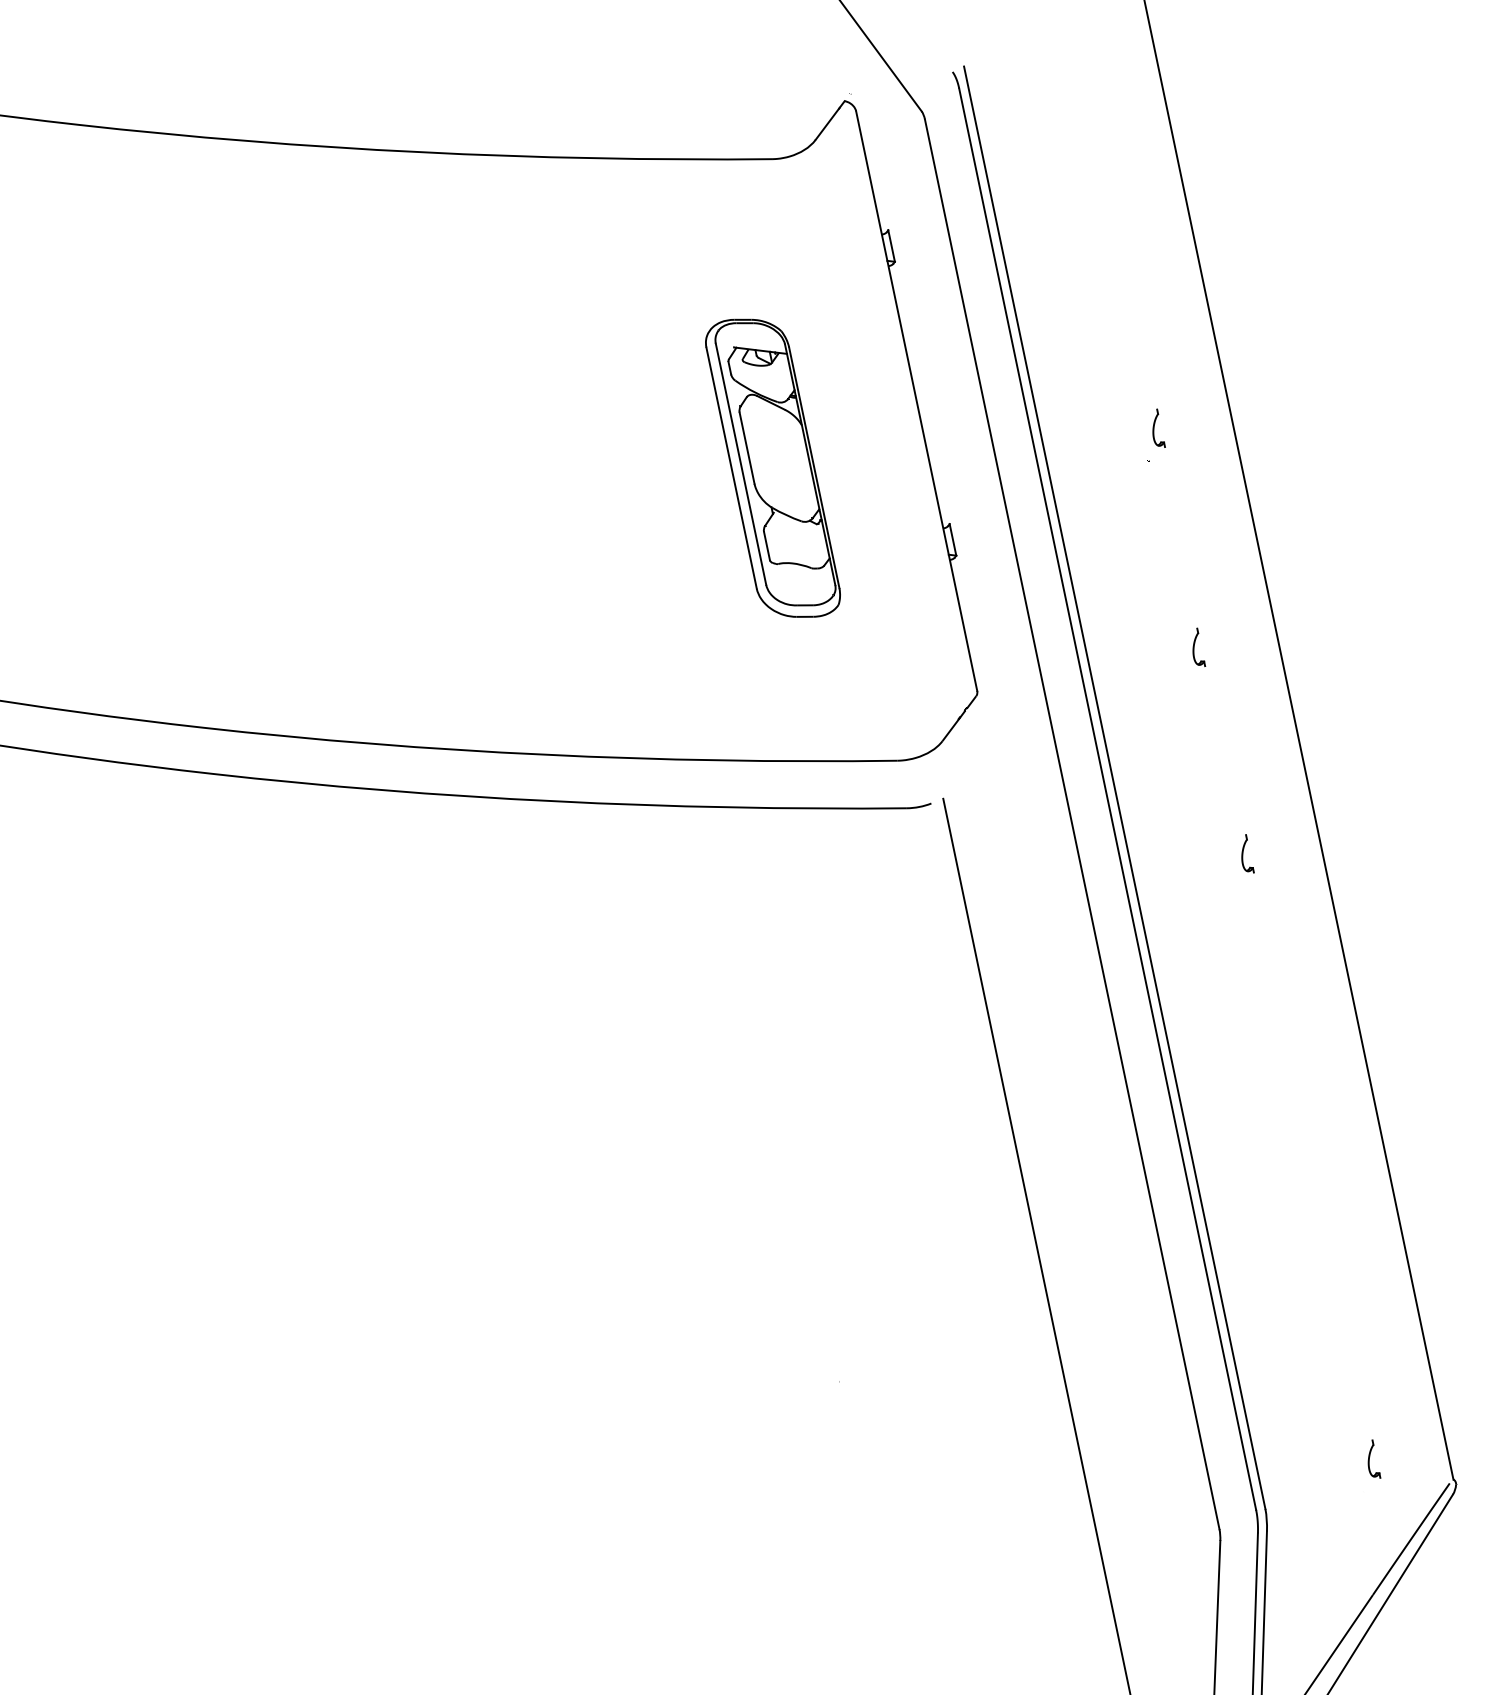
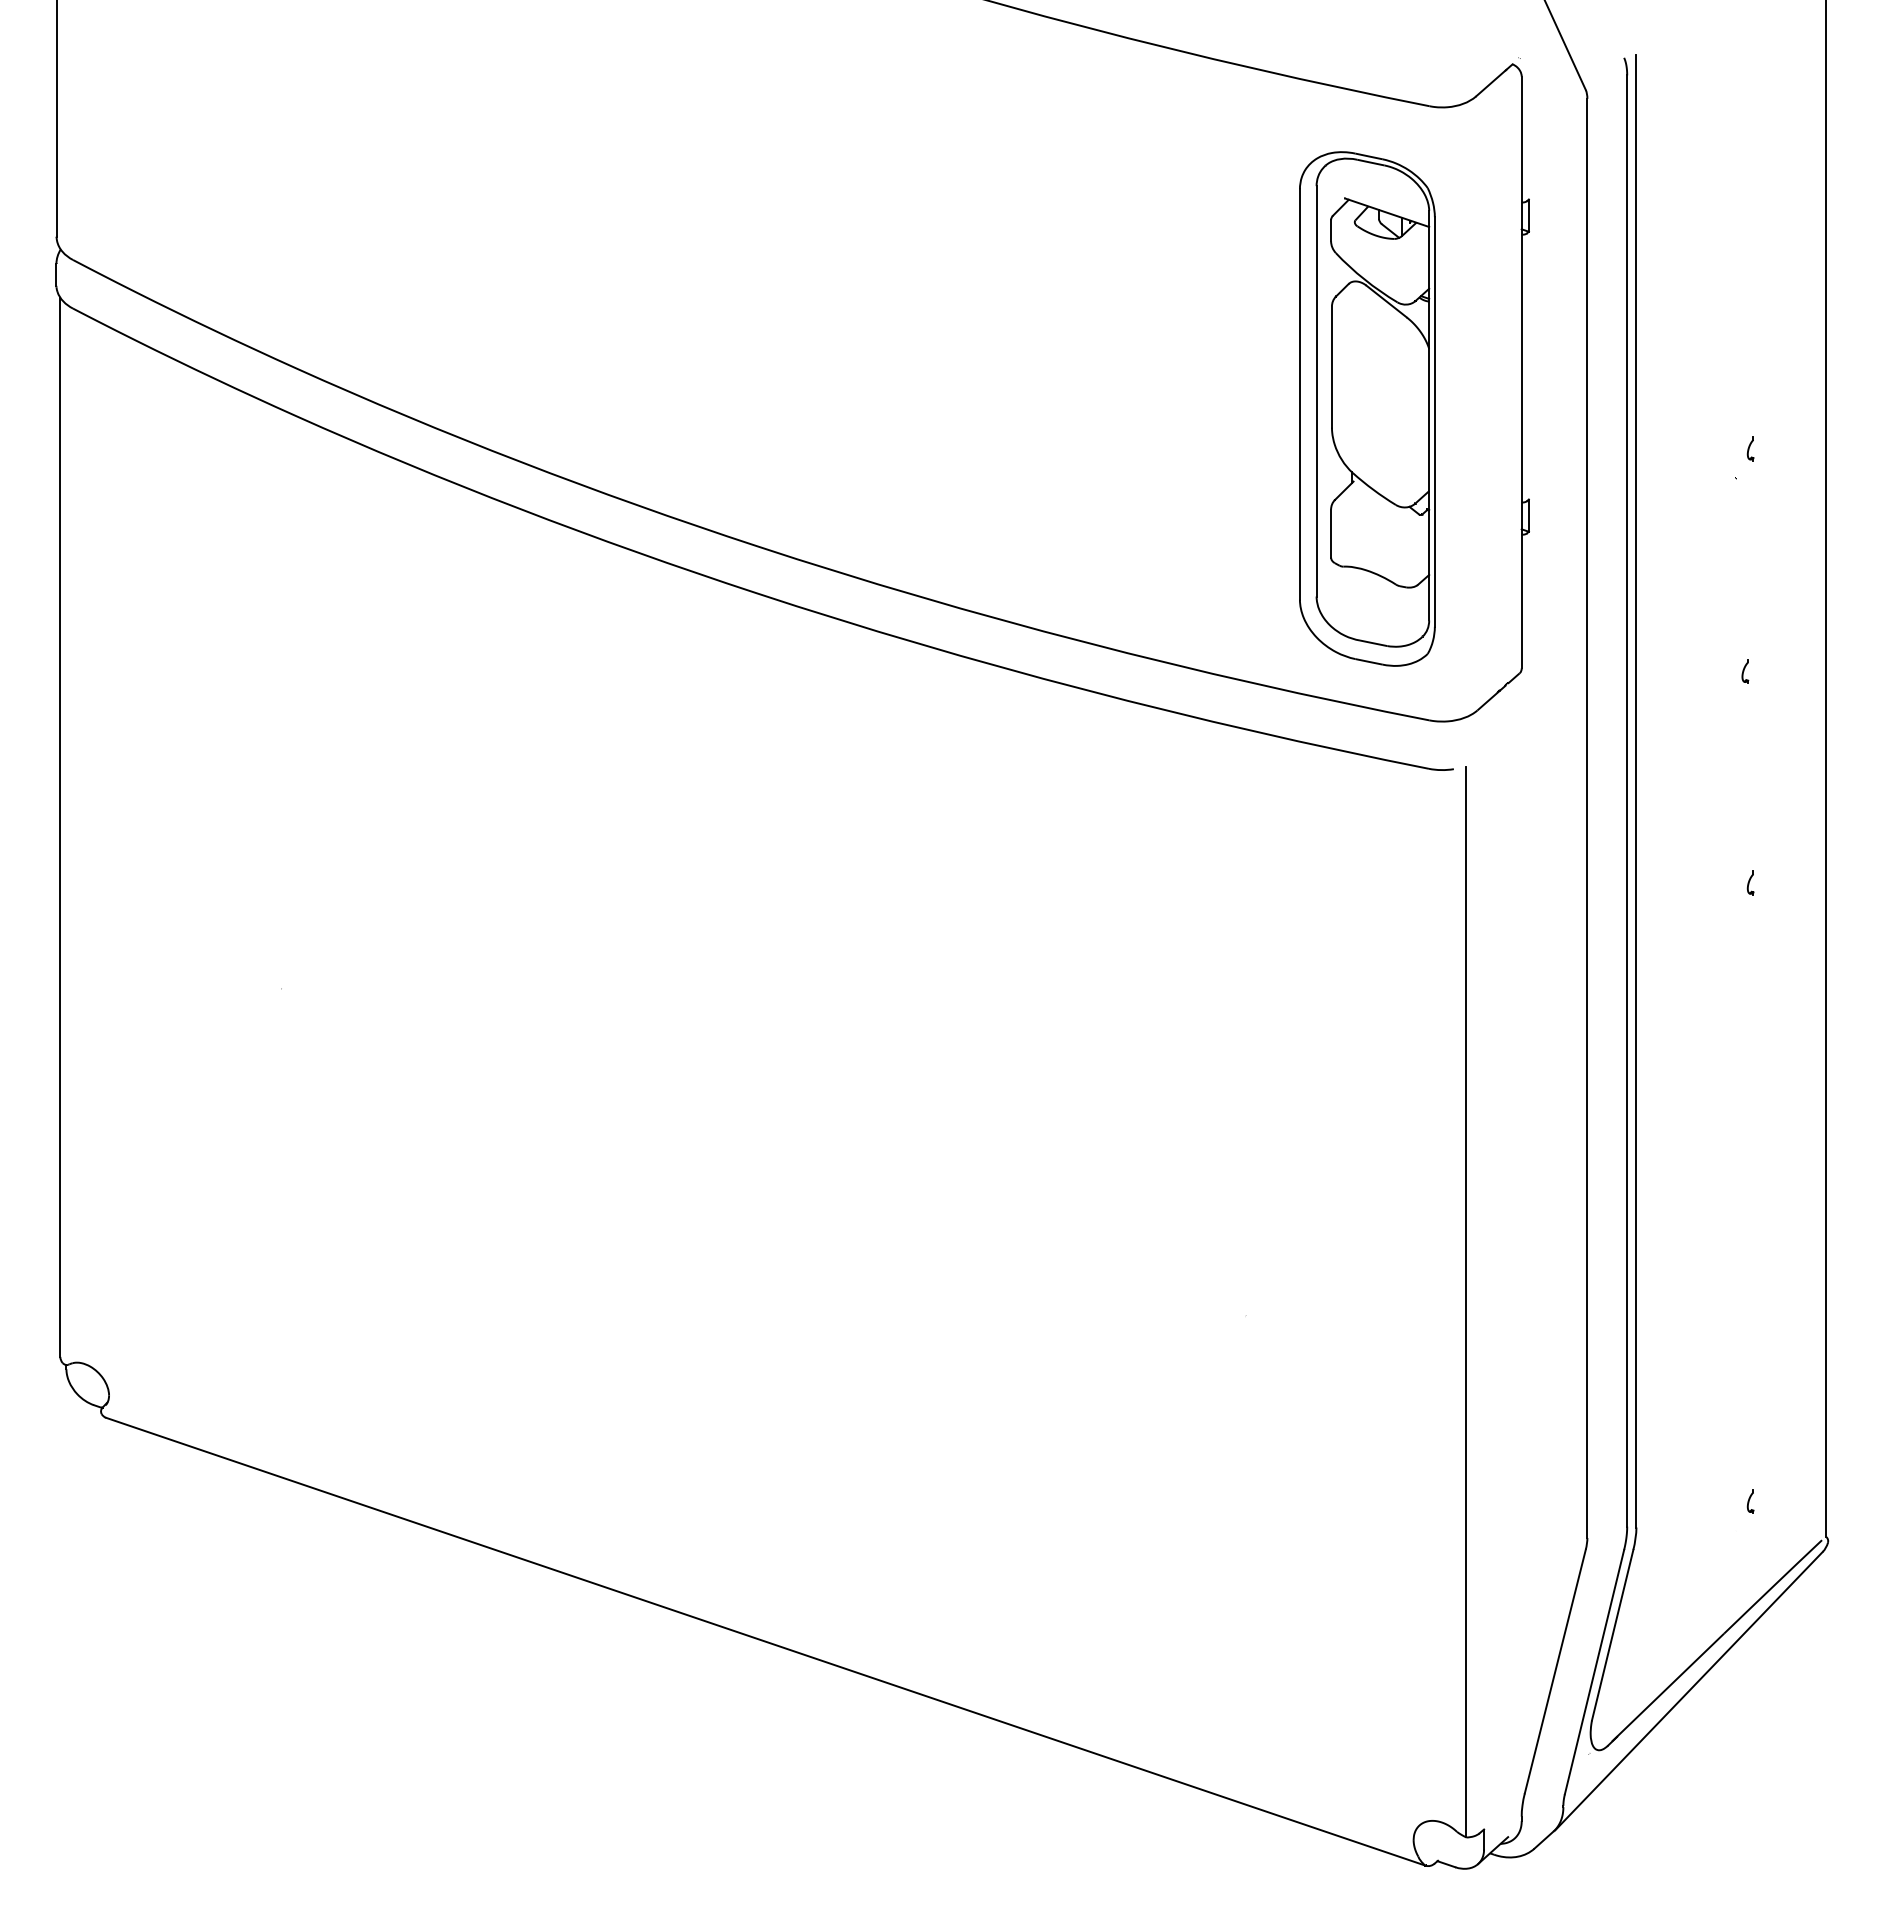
part: (1156, 428) -> (1750, 448), size x0.62
part: (772, 467) -> (1367, 408), size x1.67
part: (1197, 648) -> (1745, 671), size x0.62
part: (1245, 853) -> (1750, 882), size x0.62
part: (1371, 1460) -> (1750, 1501), size x0.62

